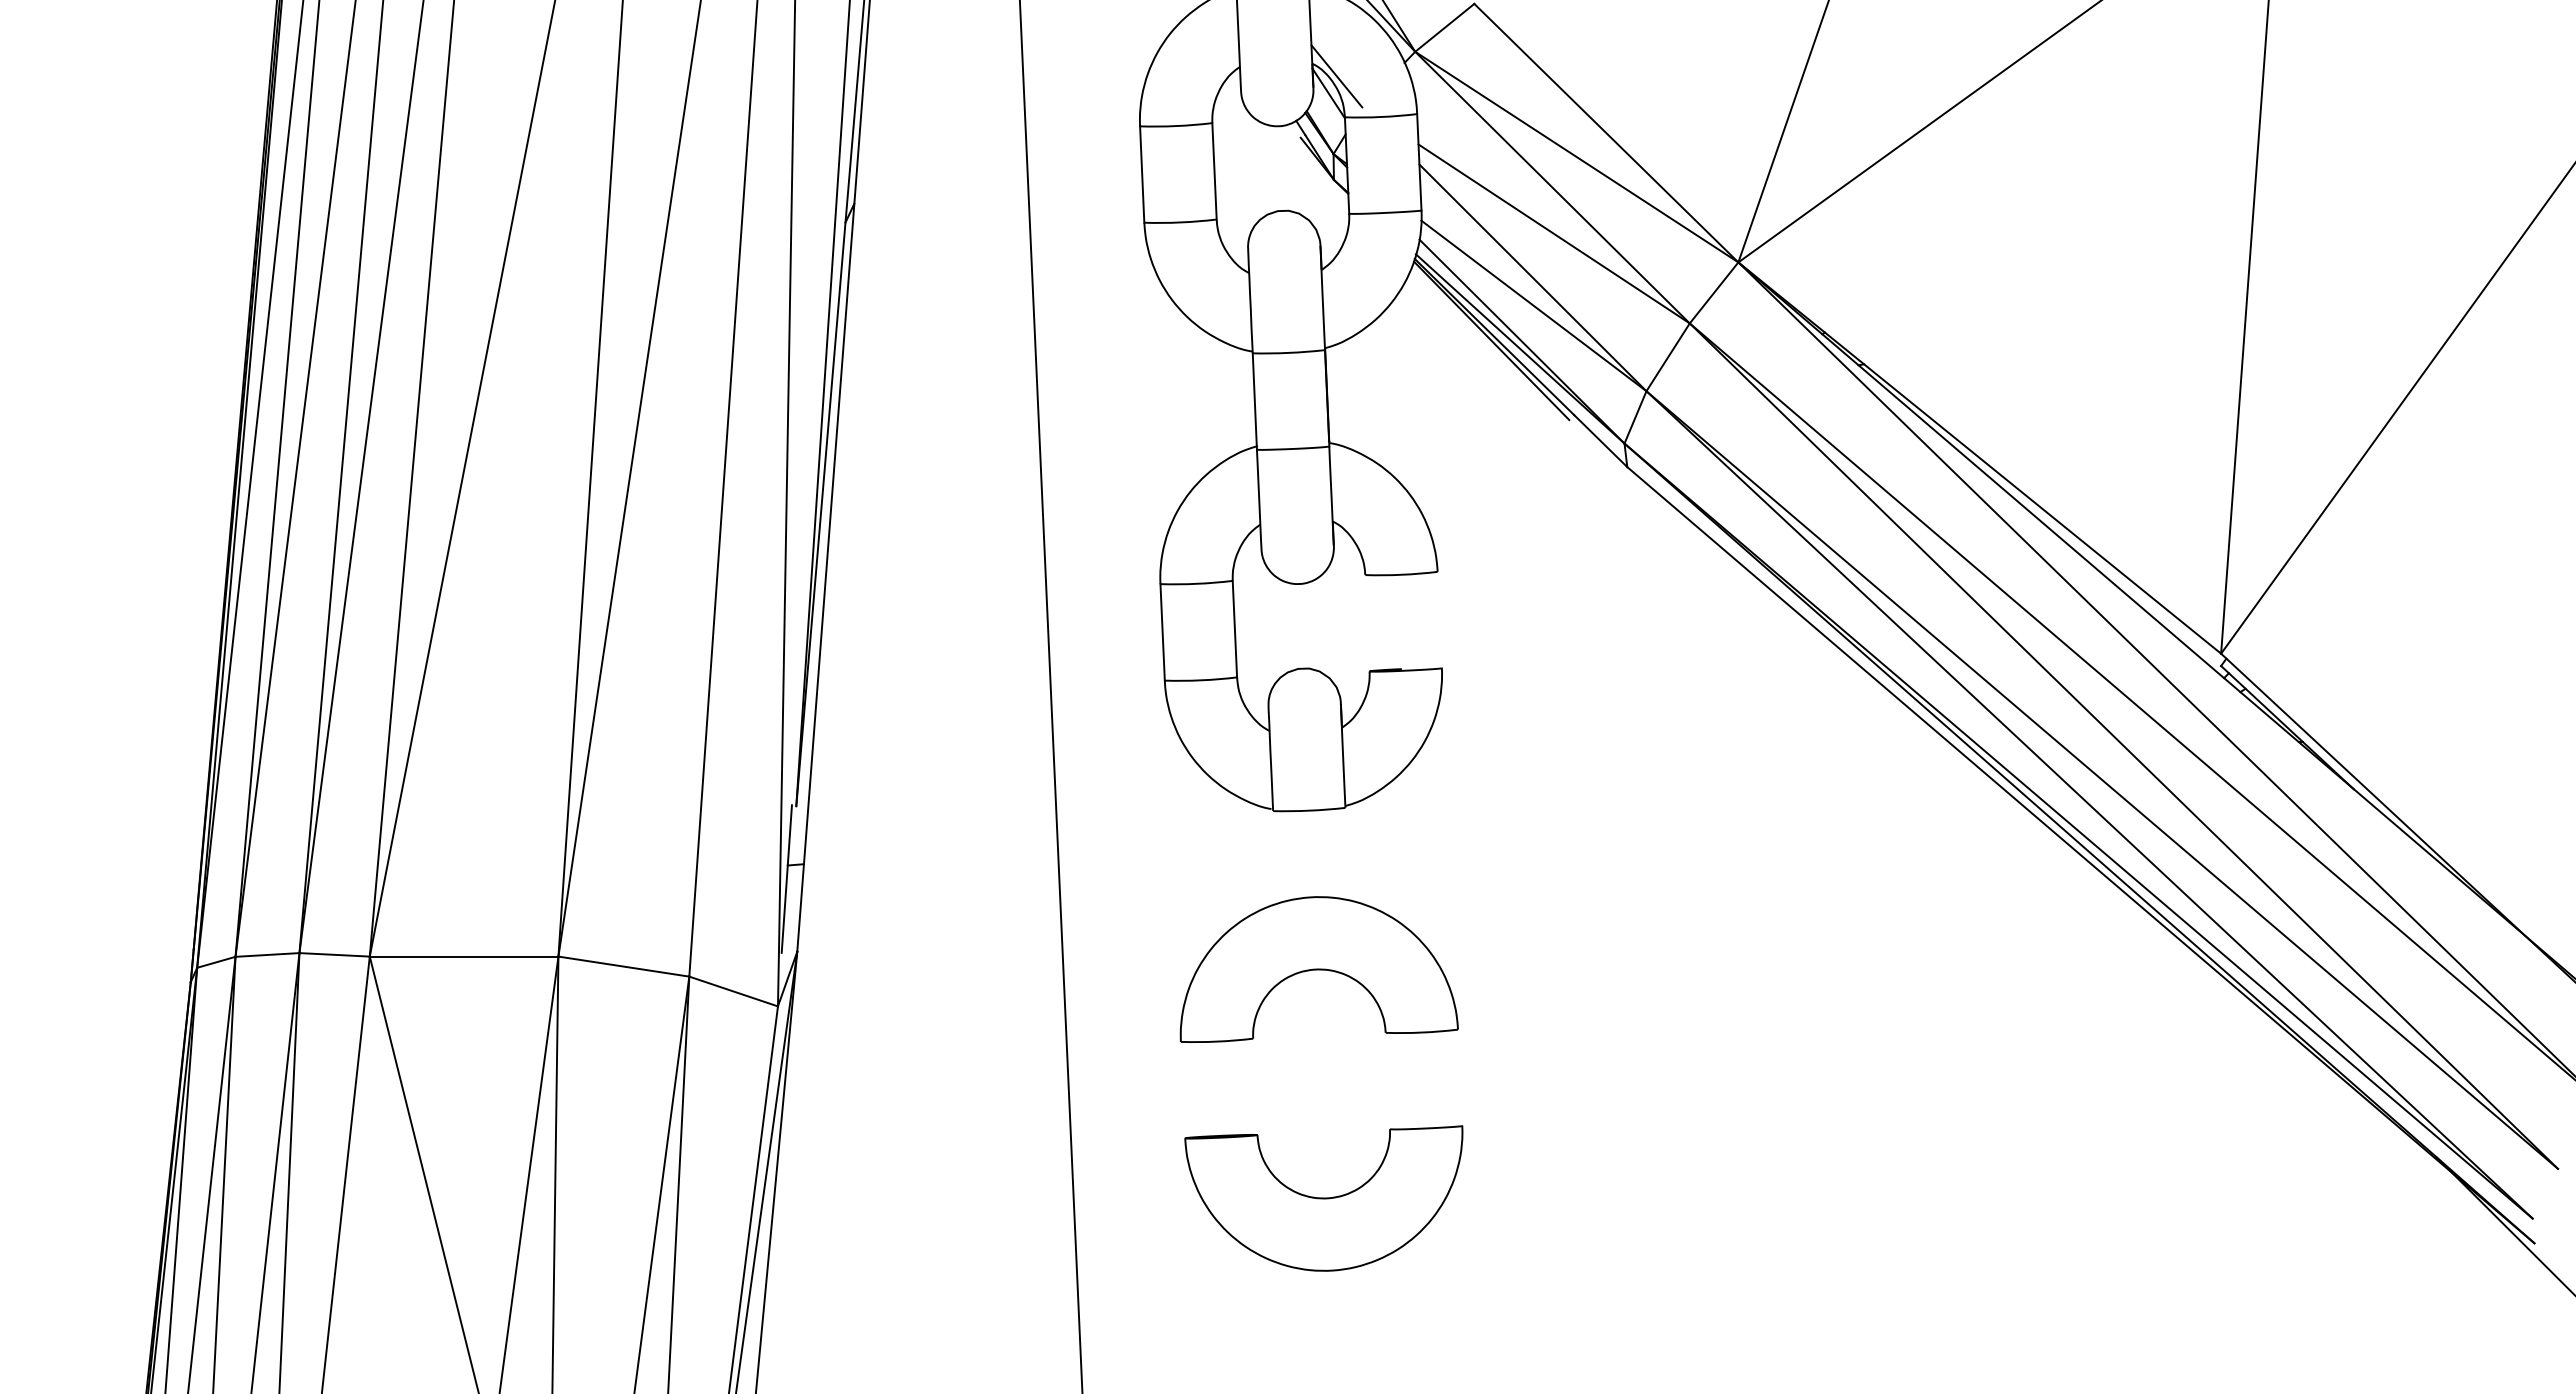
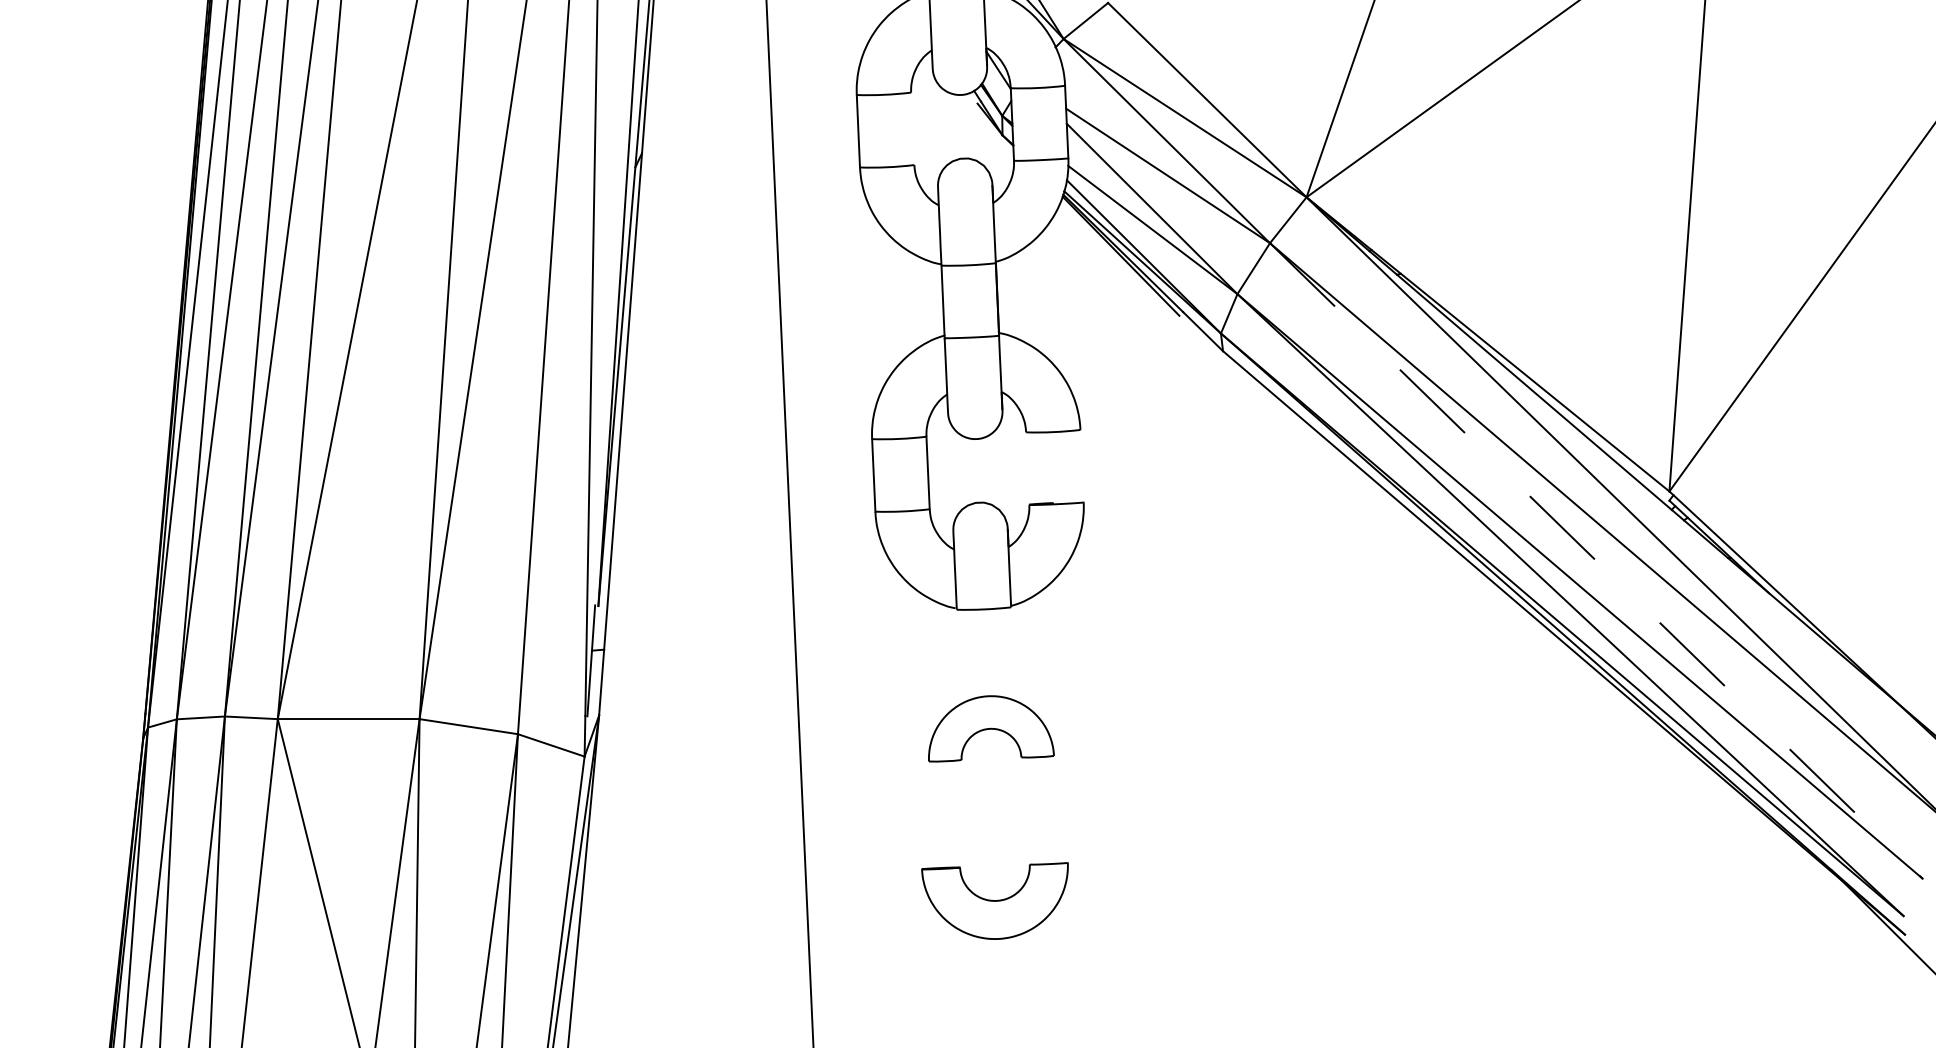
line: (1336, 76) -> (1004, 57), removed
line: (1214, 171) -> (912, 128), removed
line: (2123, 746) -> (1596, 561), solid -> dashed
part: (1318, 969) -> (990, 728), size x0.6
part: (1323, 1198) -> (994, 900), size x0.7

